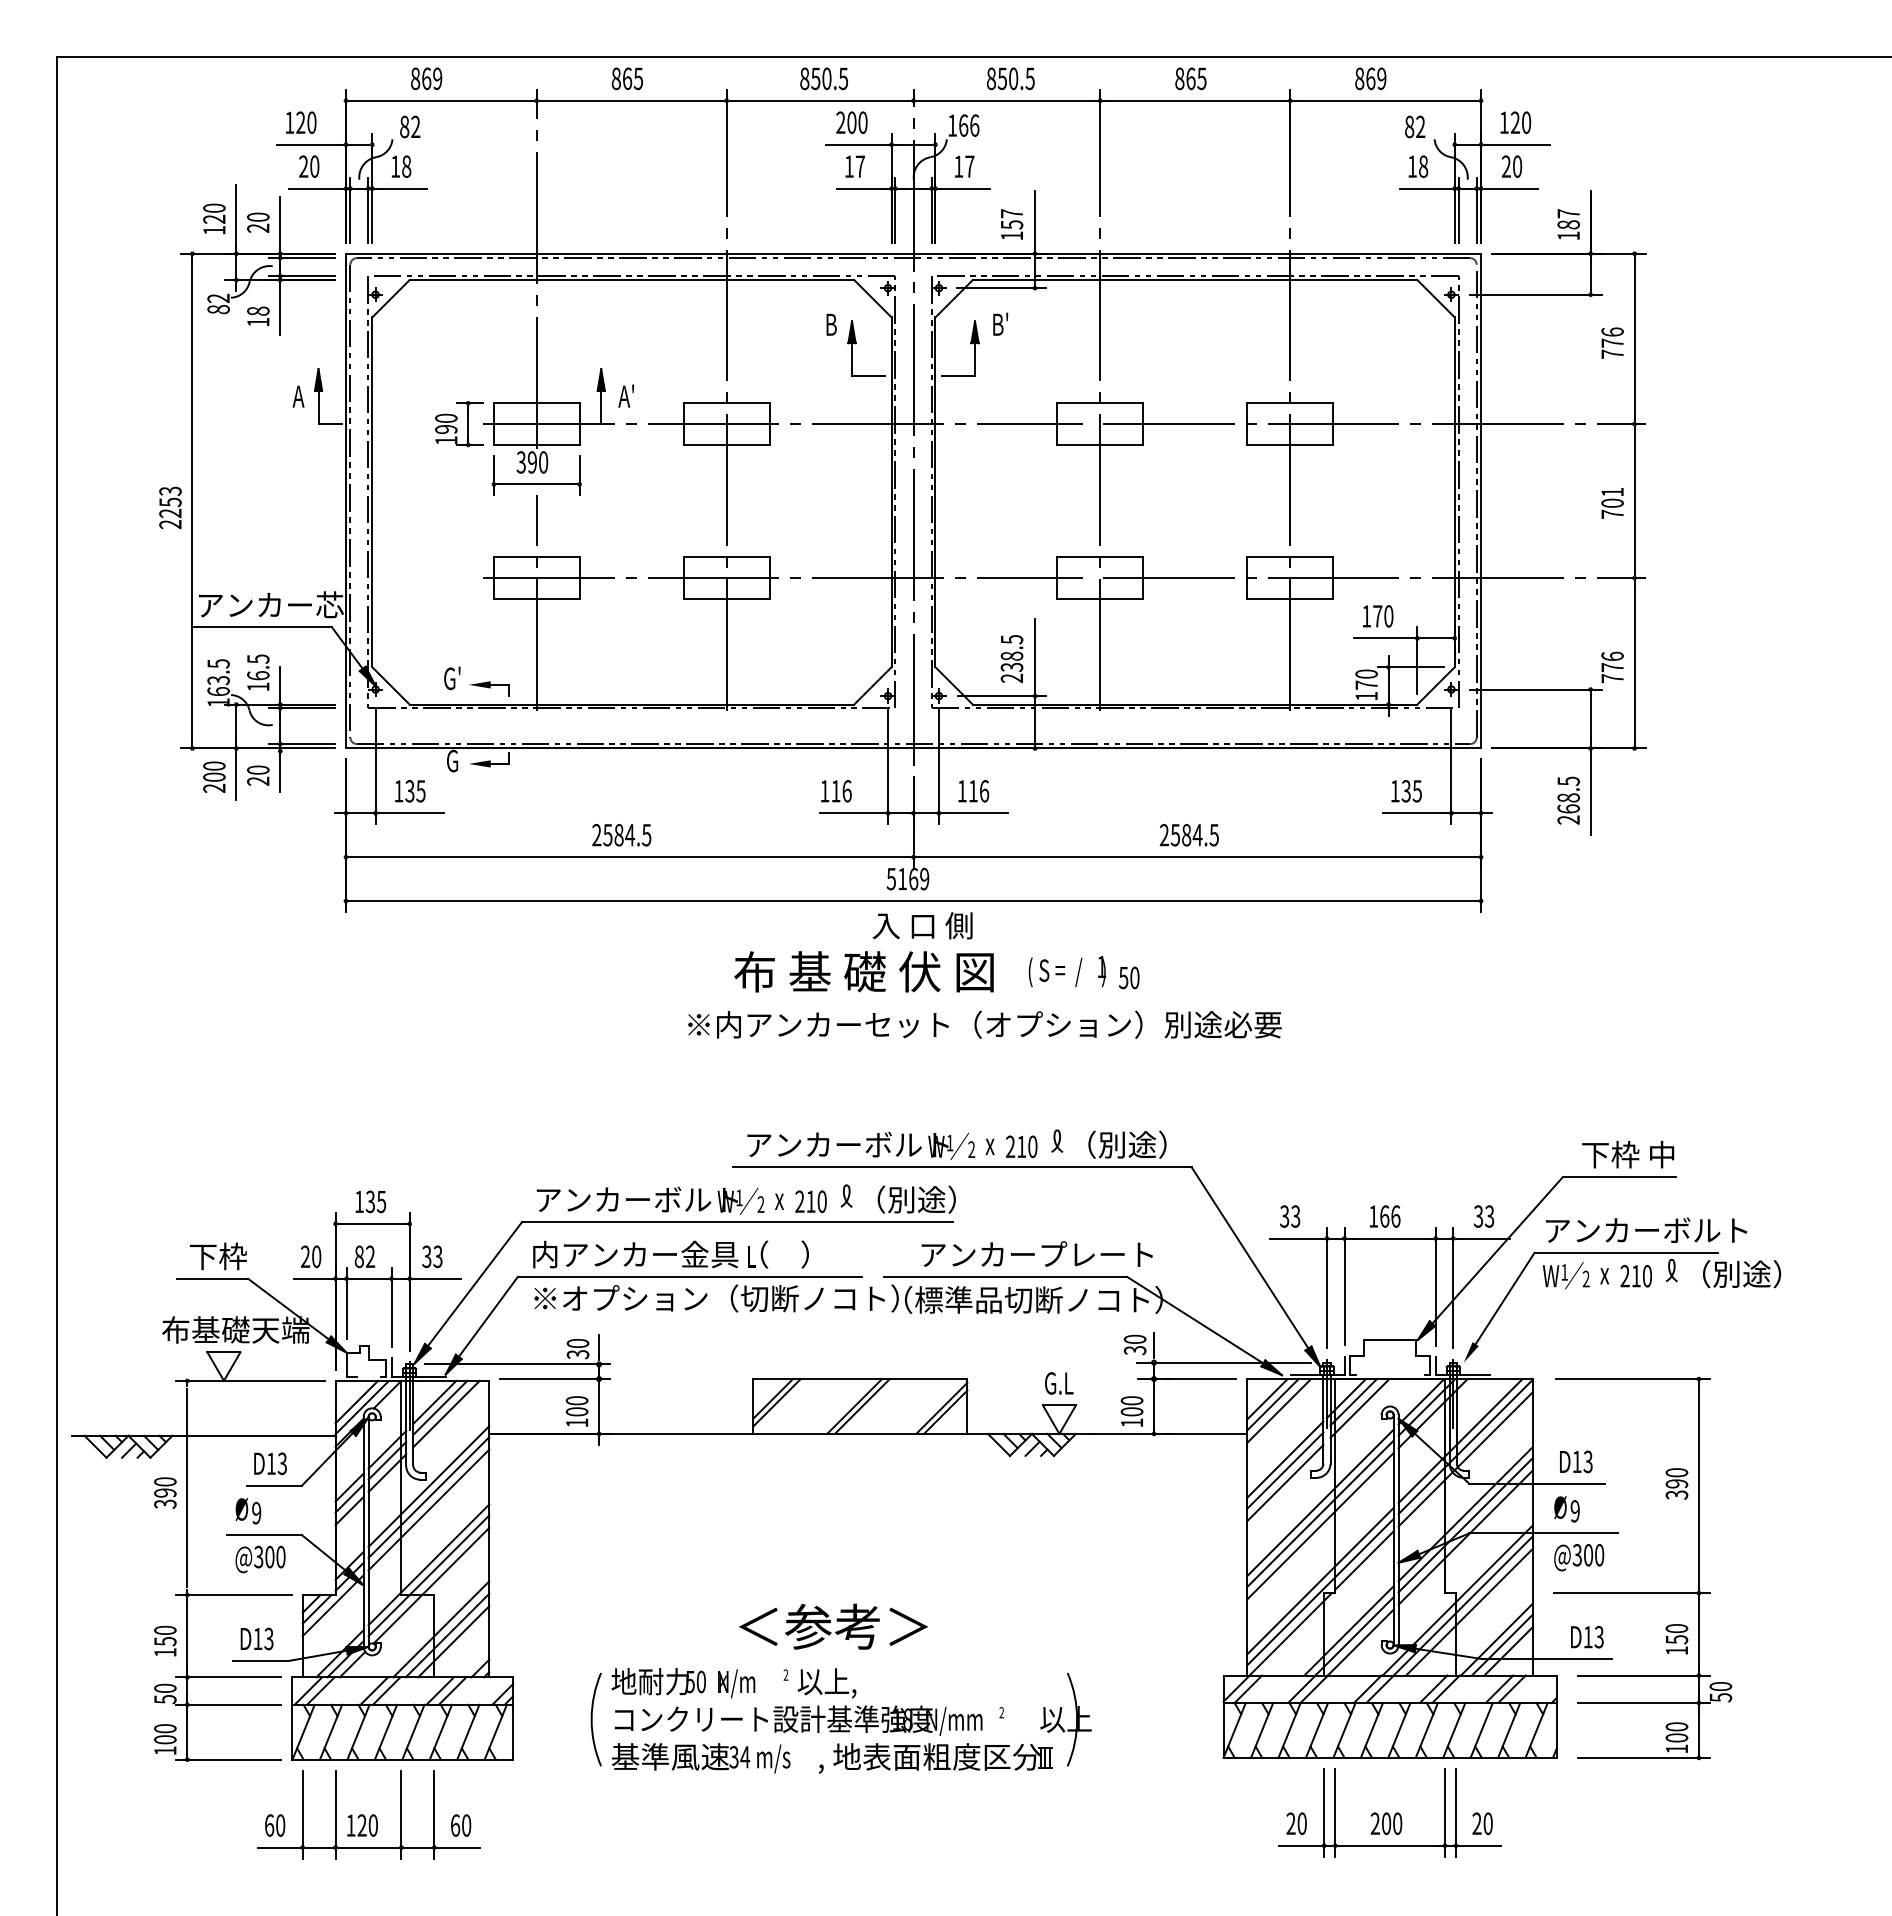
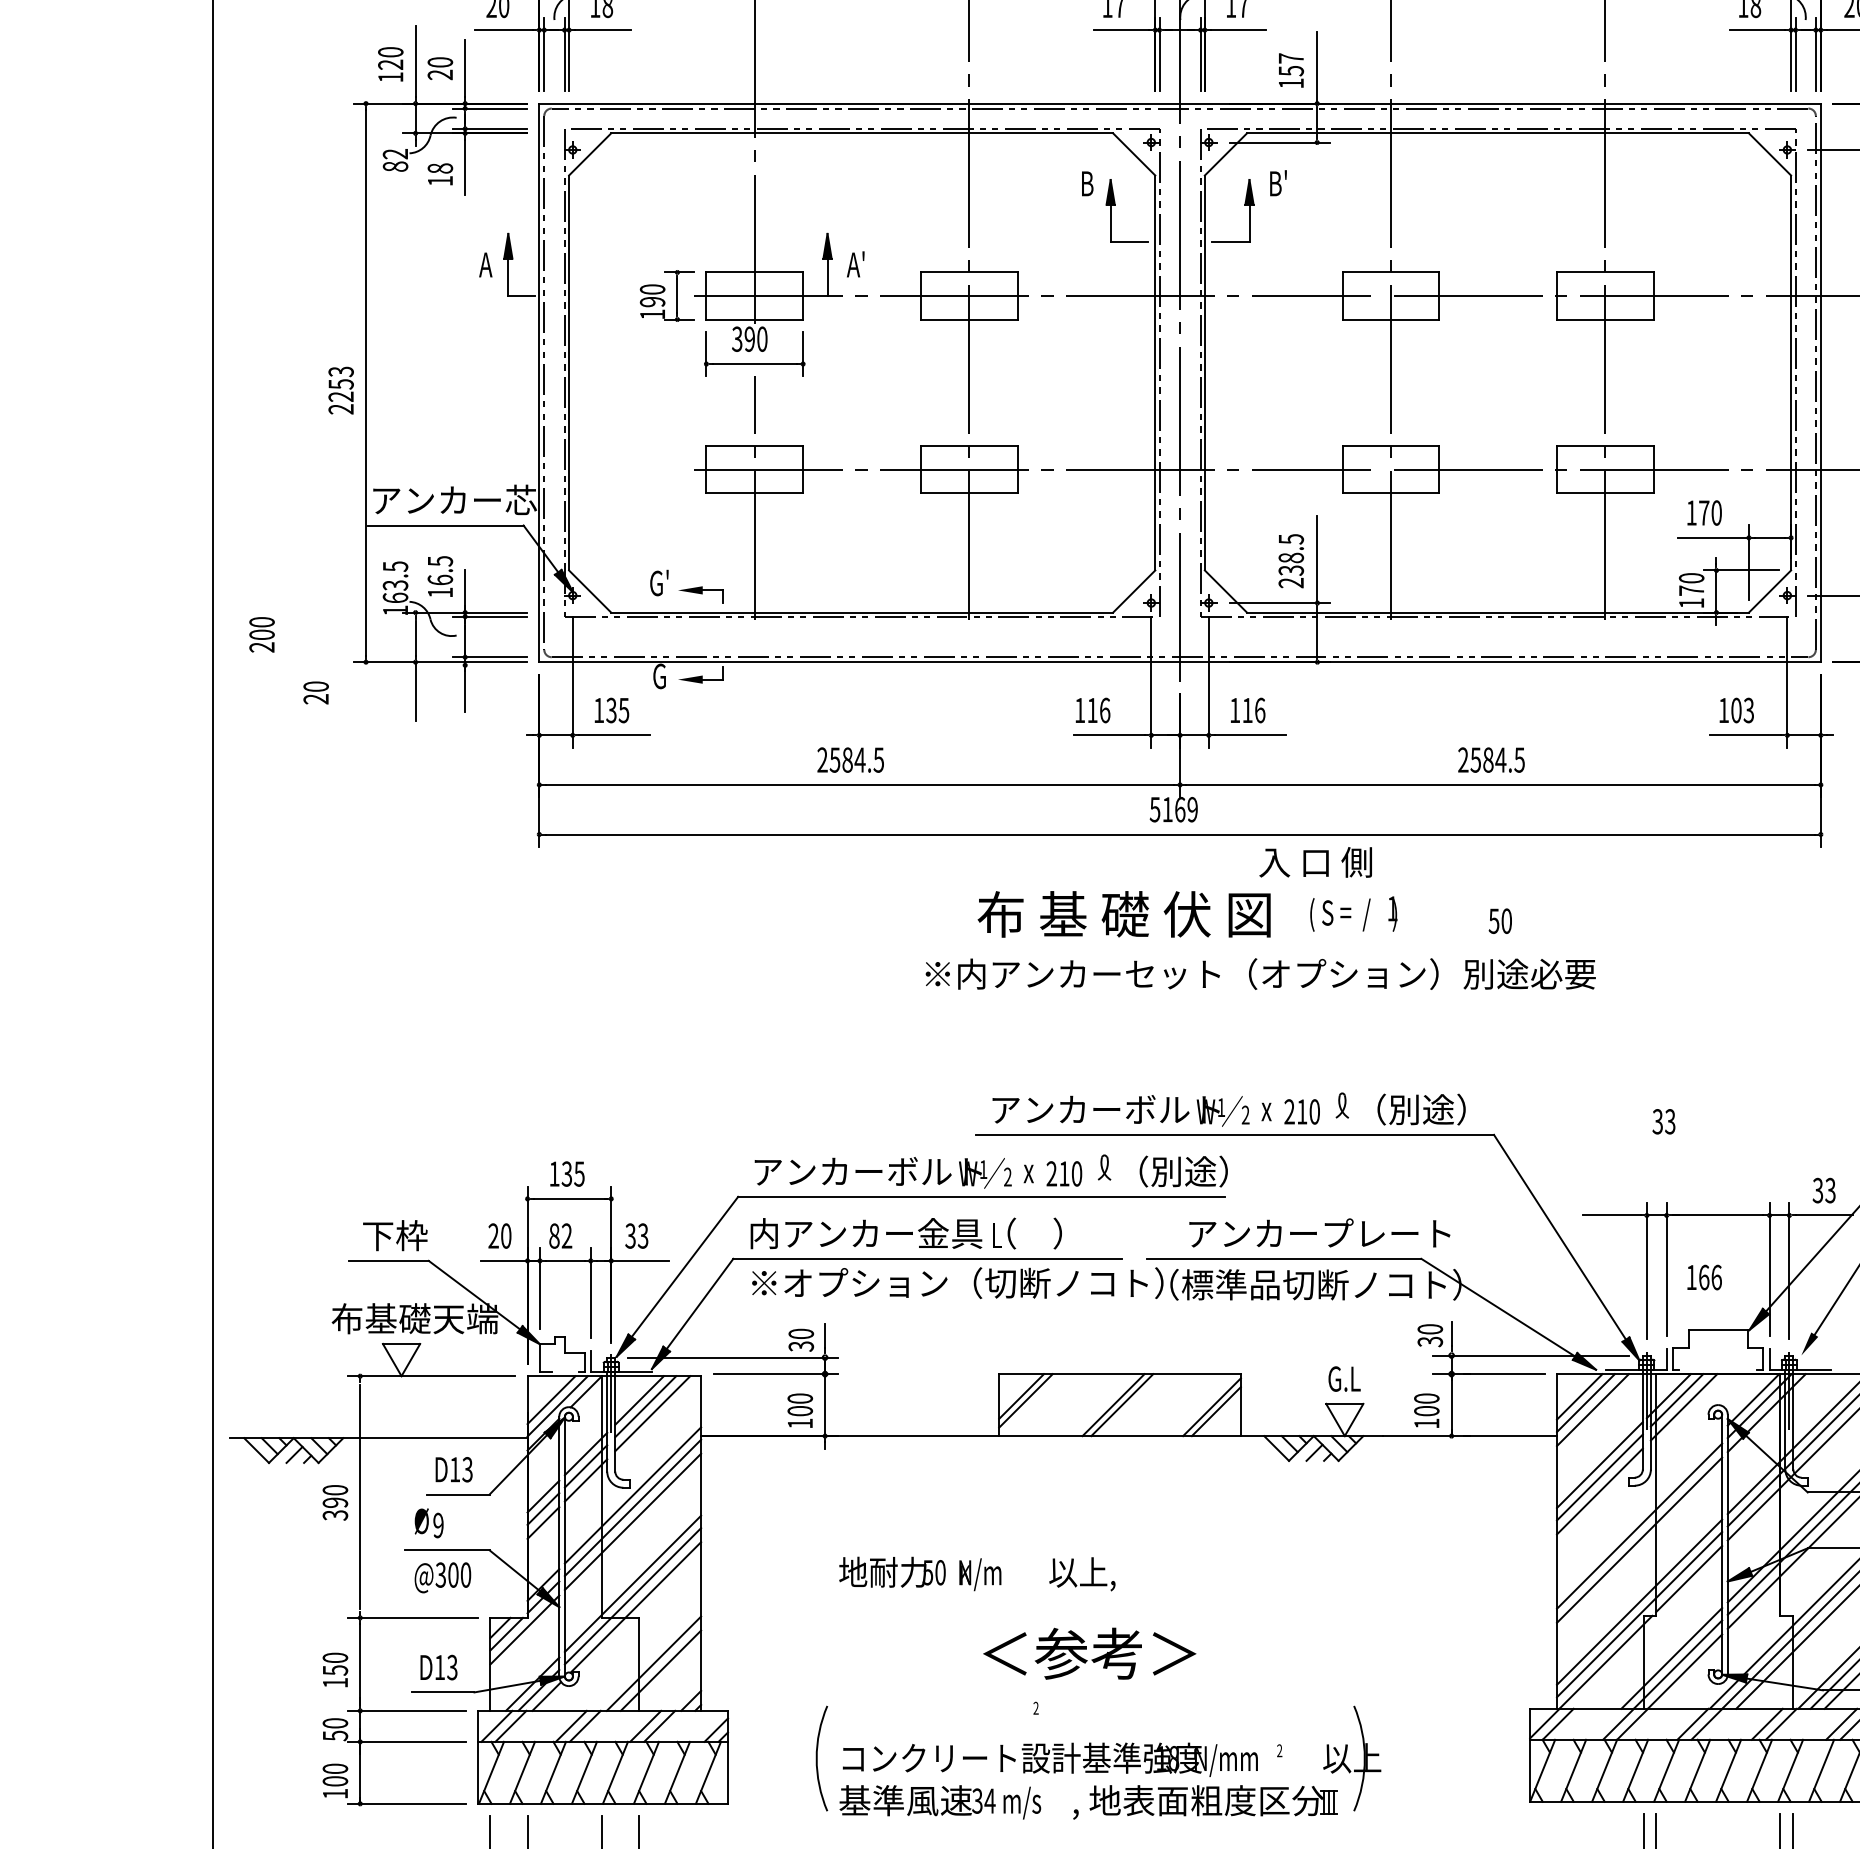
text: (258, 775) -> (316, 692), moved
text: (214, 776) -> (262, 633), moved
text: (1411, 791) -> (1742, 710), 135 -> 103
text: (922, 925) -> (1315, 862), moved
text: (1129, 977) -> (1500, 920), moved
text: (1290, 1216) -> (1664, 1121), moved
text: (1385, 1216) -> (1705, 1277), moved
line: (1320, 1502) -> (1639, 1513), removed
line: (441, 1629) -> (647, 1656), removed
text: (733, 1682) -> (976, 1573), moved

